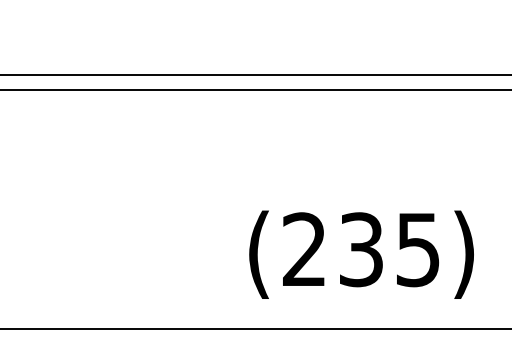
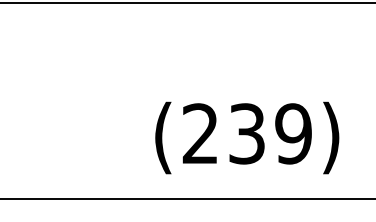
text: (417, 249) -> (293, 133), (235) -> (239)

